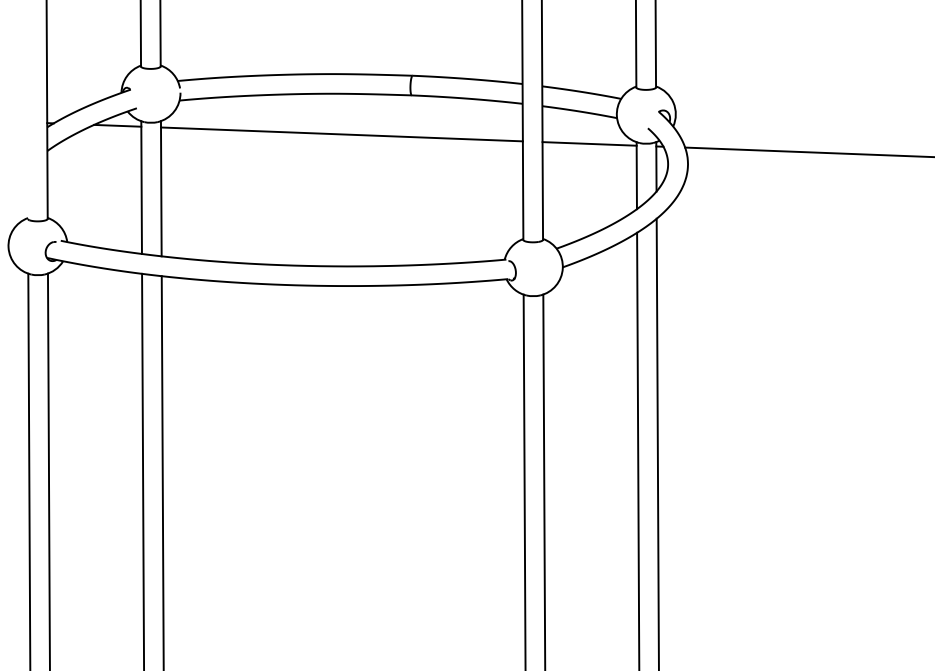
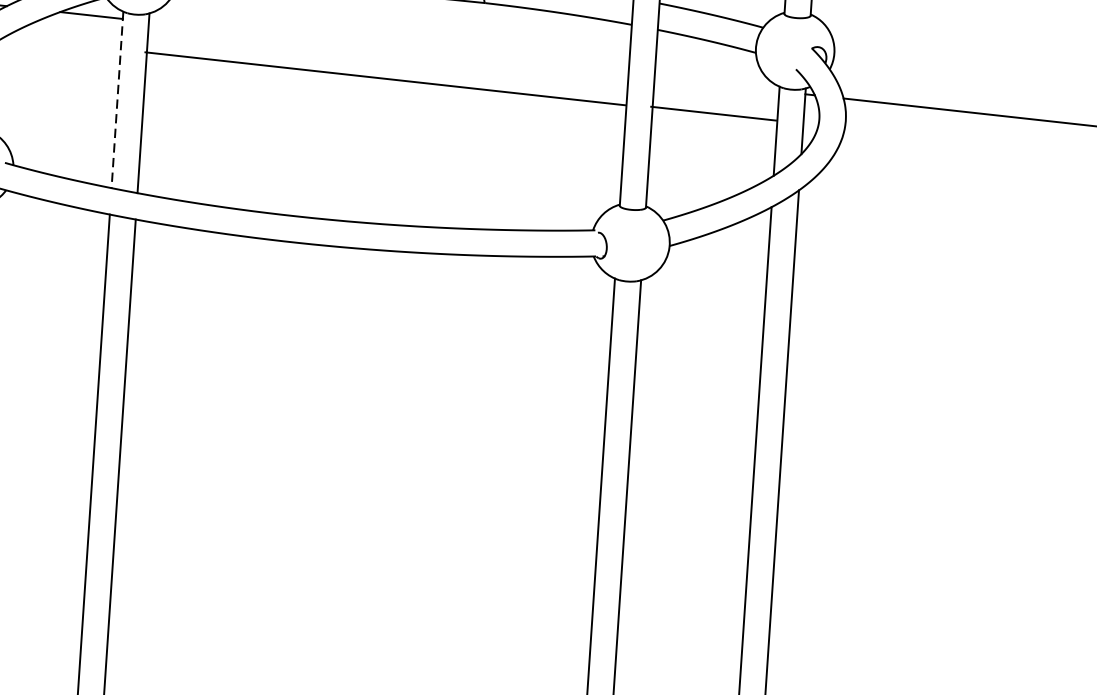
line: (341, 134) -> (384, 78), moved
line: (589, 143) -> (713, 113), moved
line: (141, 188) -> (117, 101), solid -> dashed

